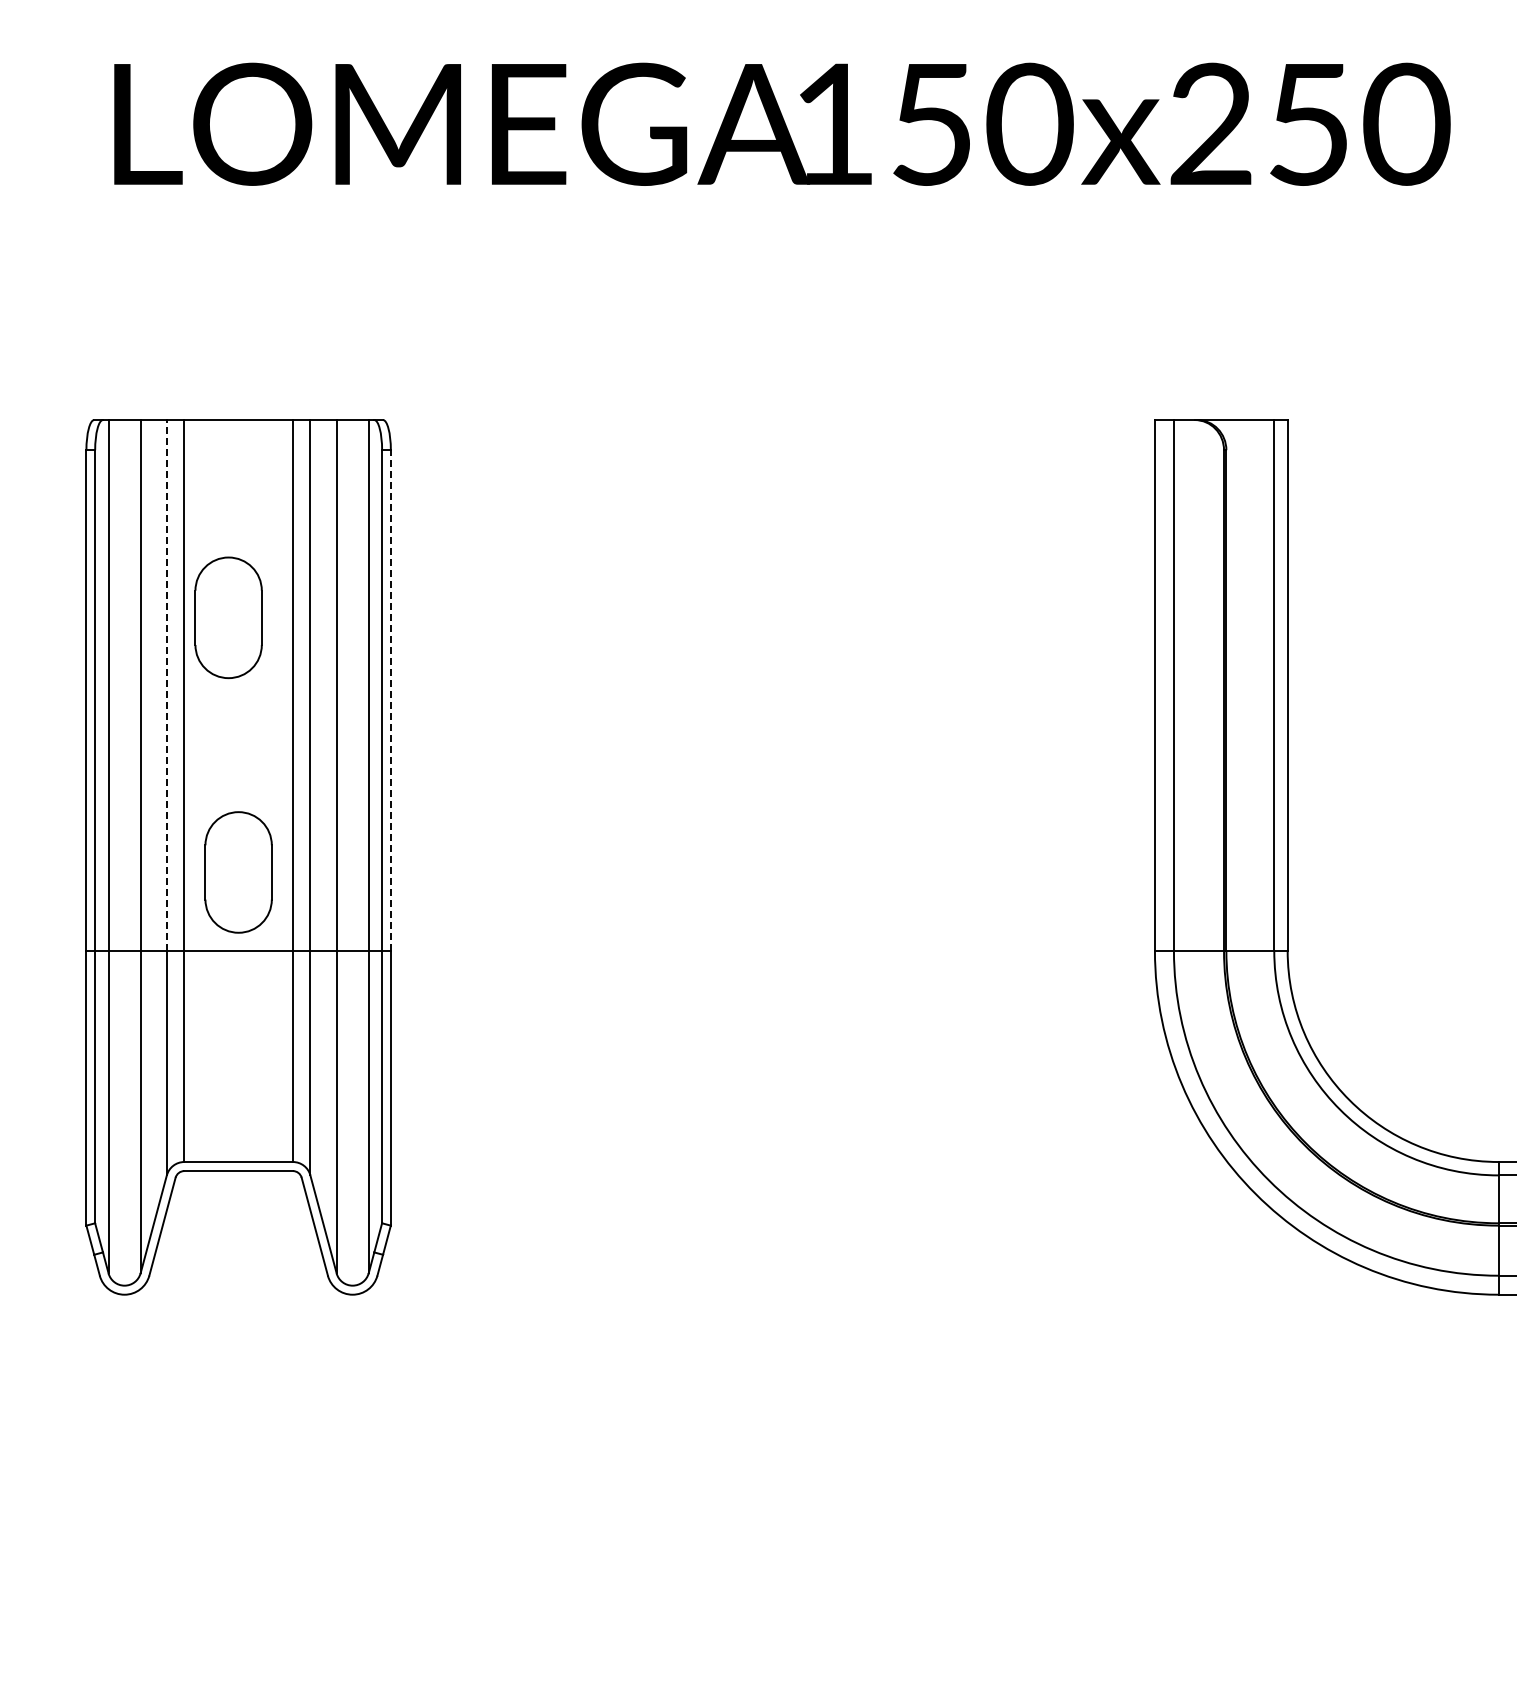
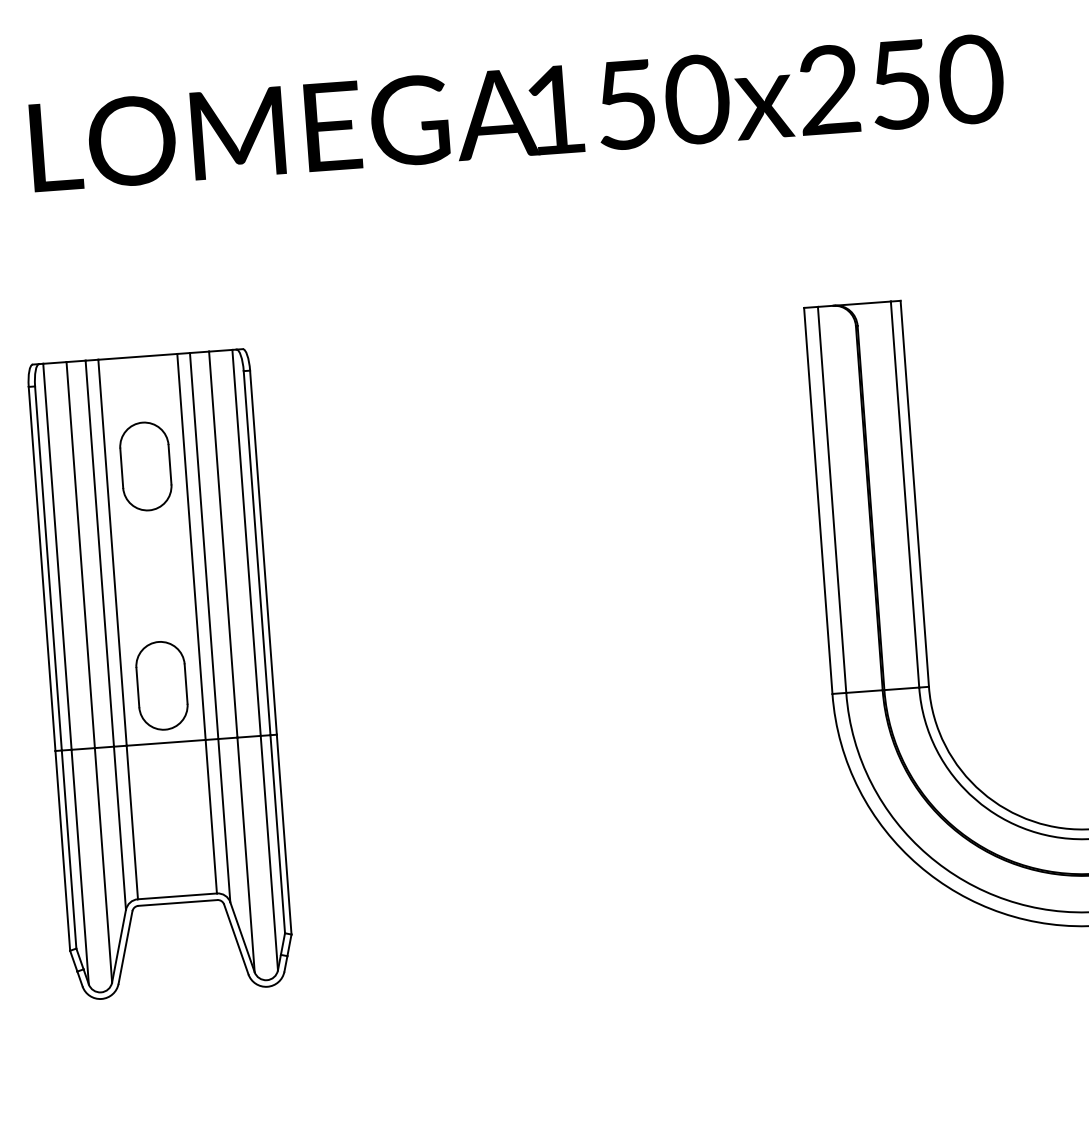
part: (228, 617) -> (145, 466), moved
line: (166, 684) -> (99, 553), dashed -> solid
line: (390, 700) -> (263, 552), dashed -> solid

